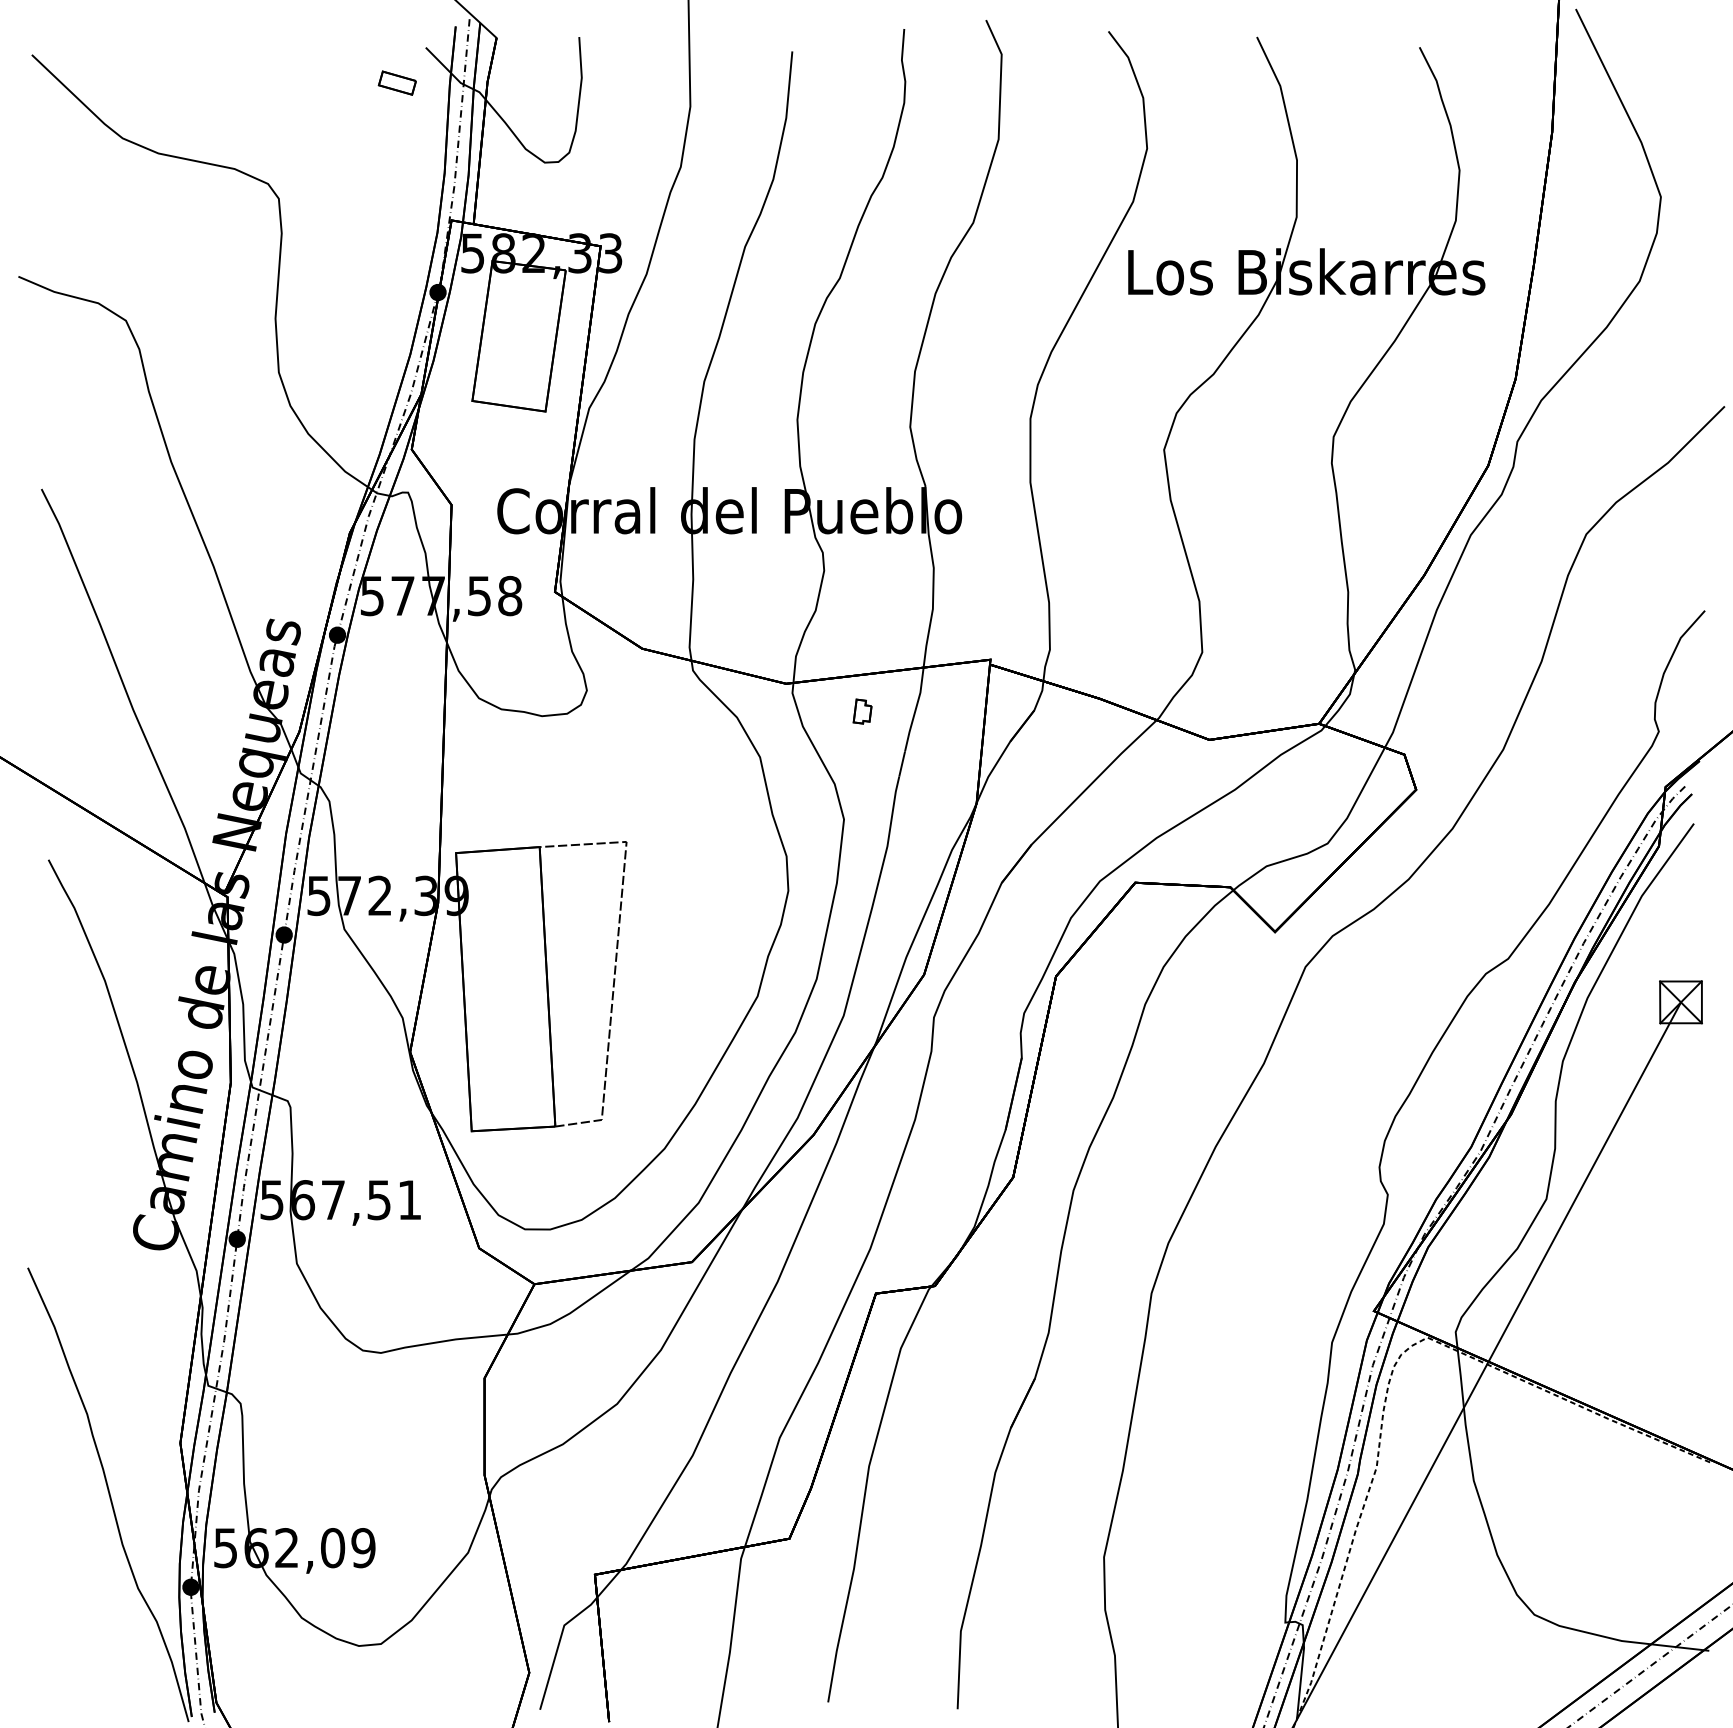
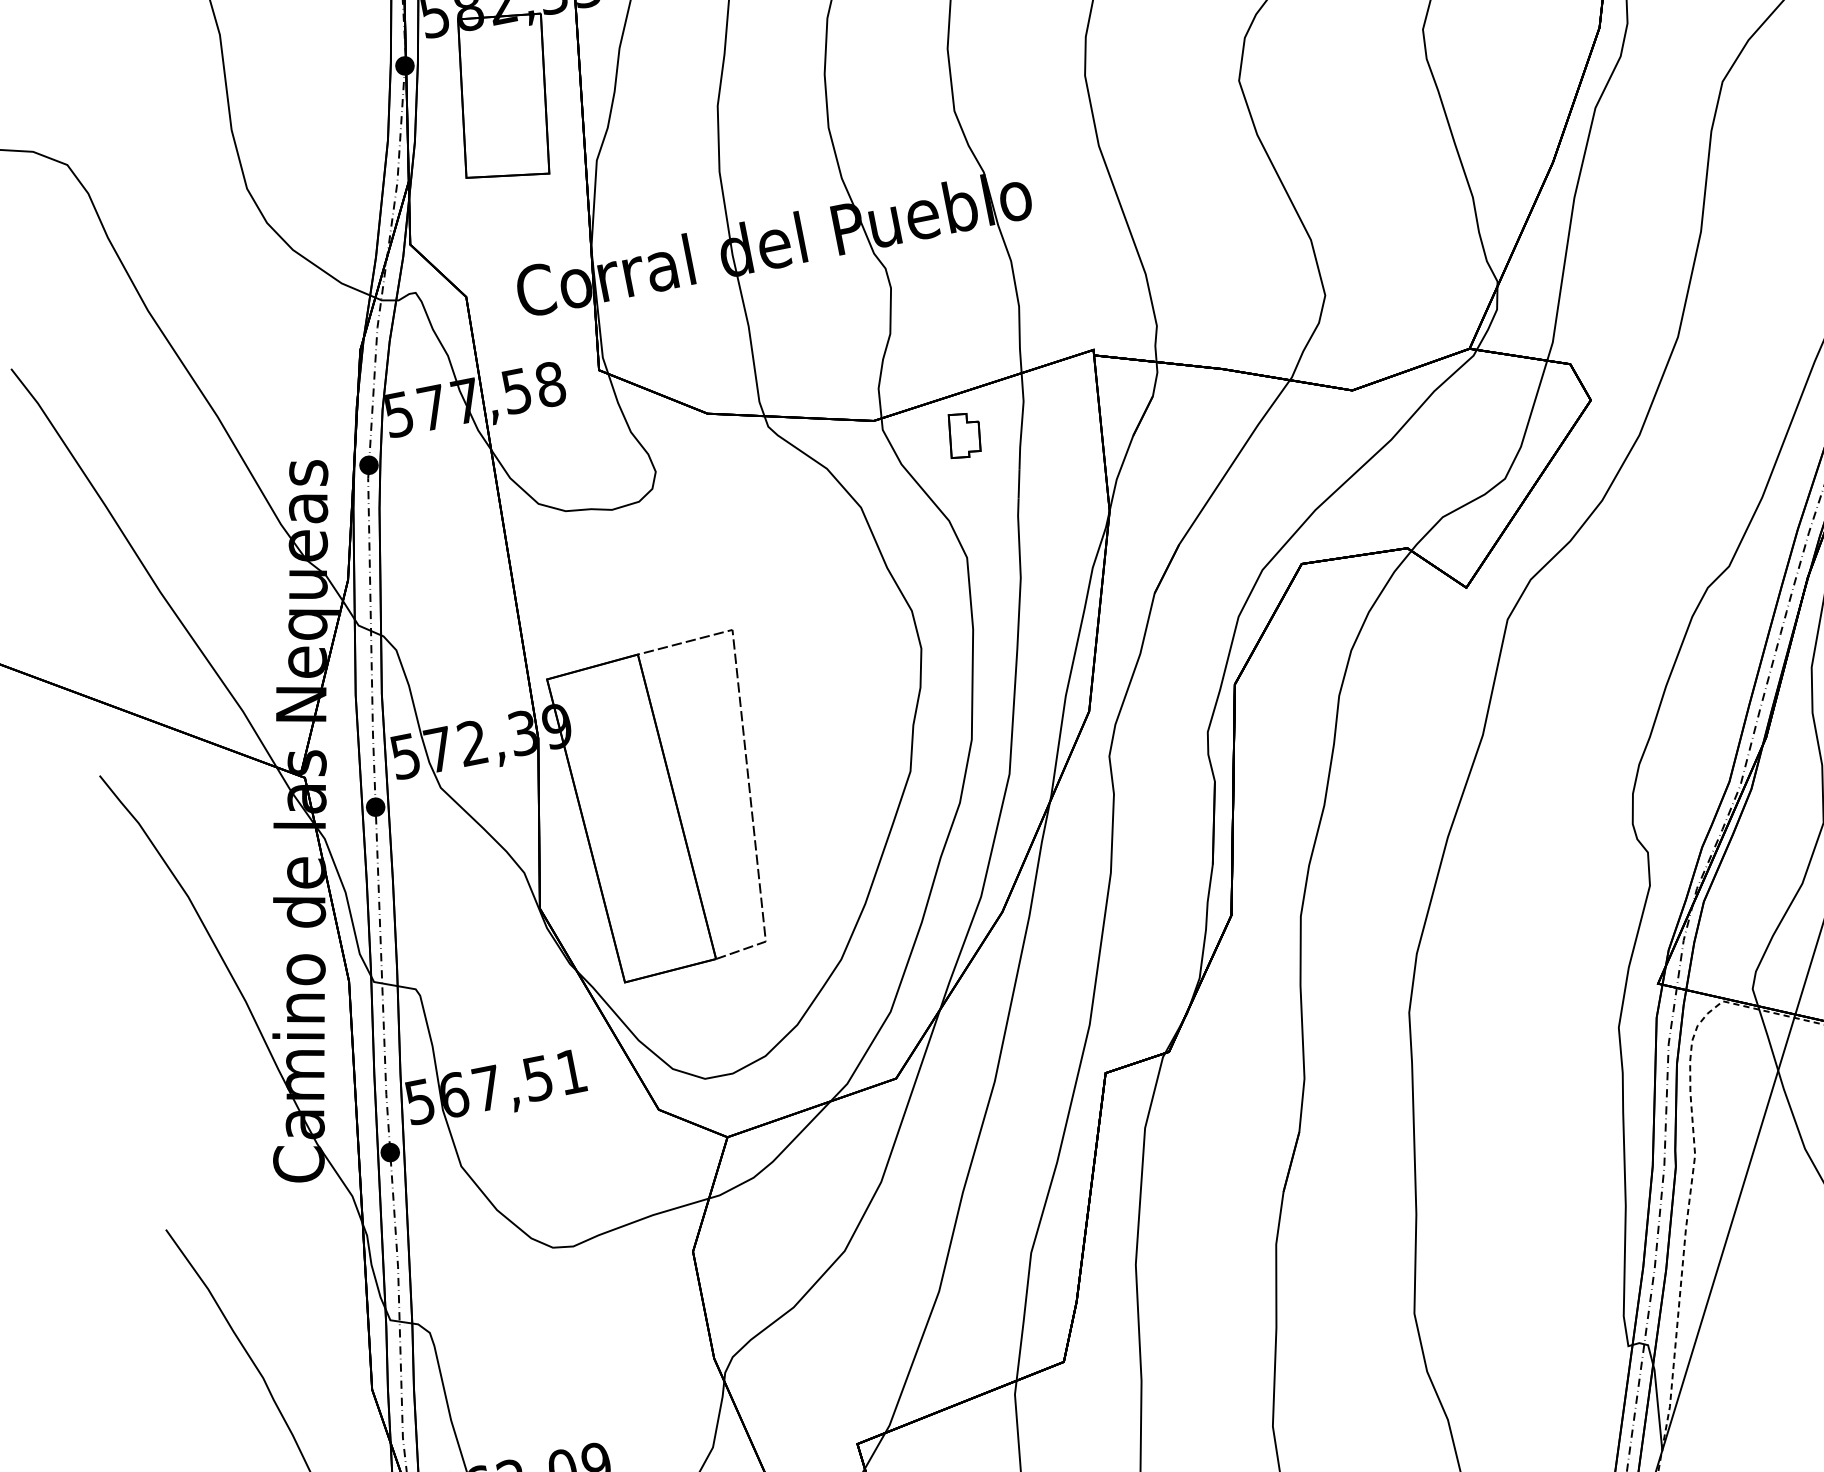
part: (862, 711) -> (963, 434), size x1.67

